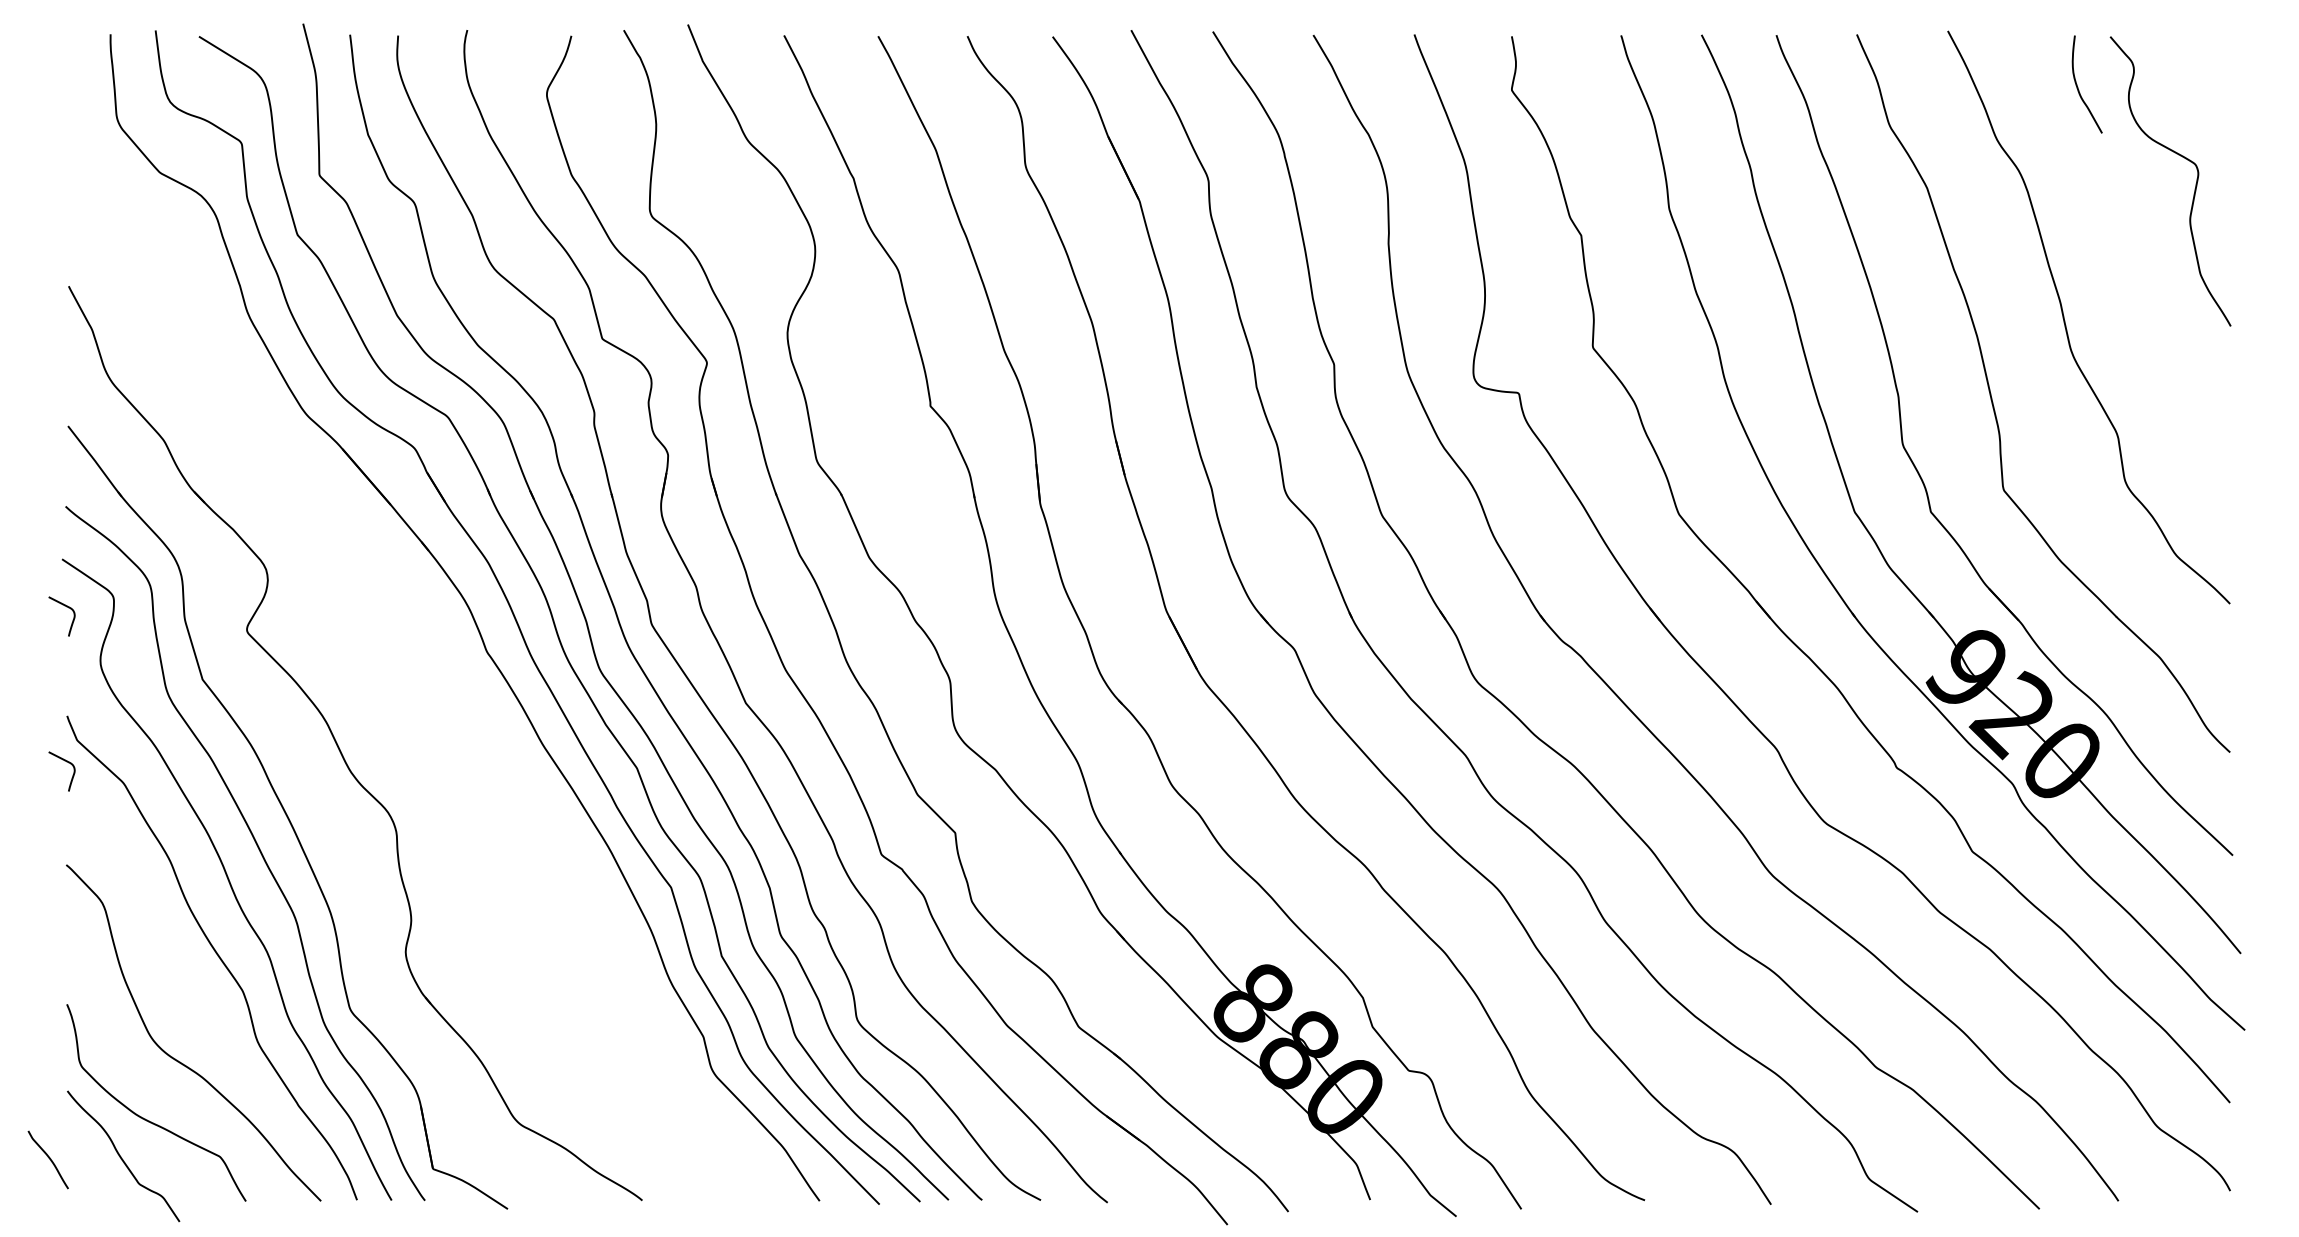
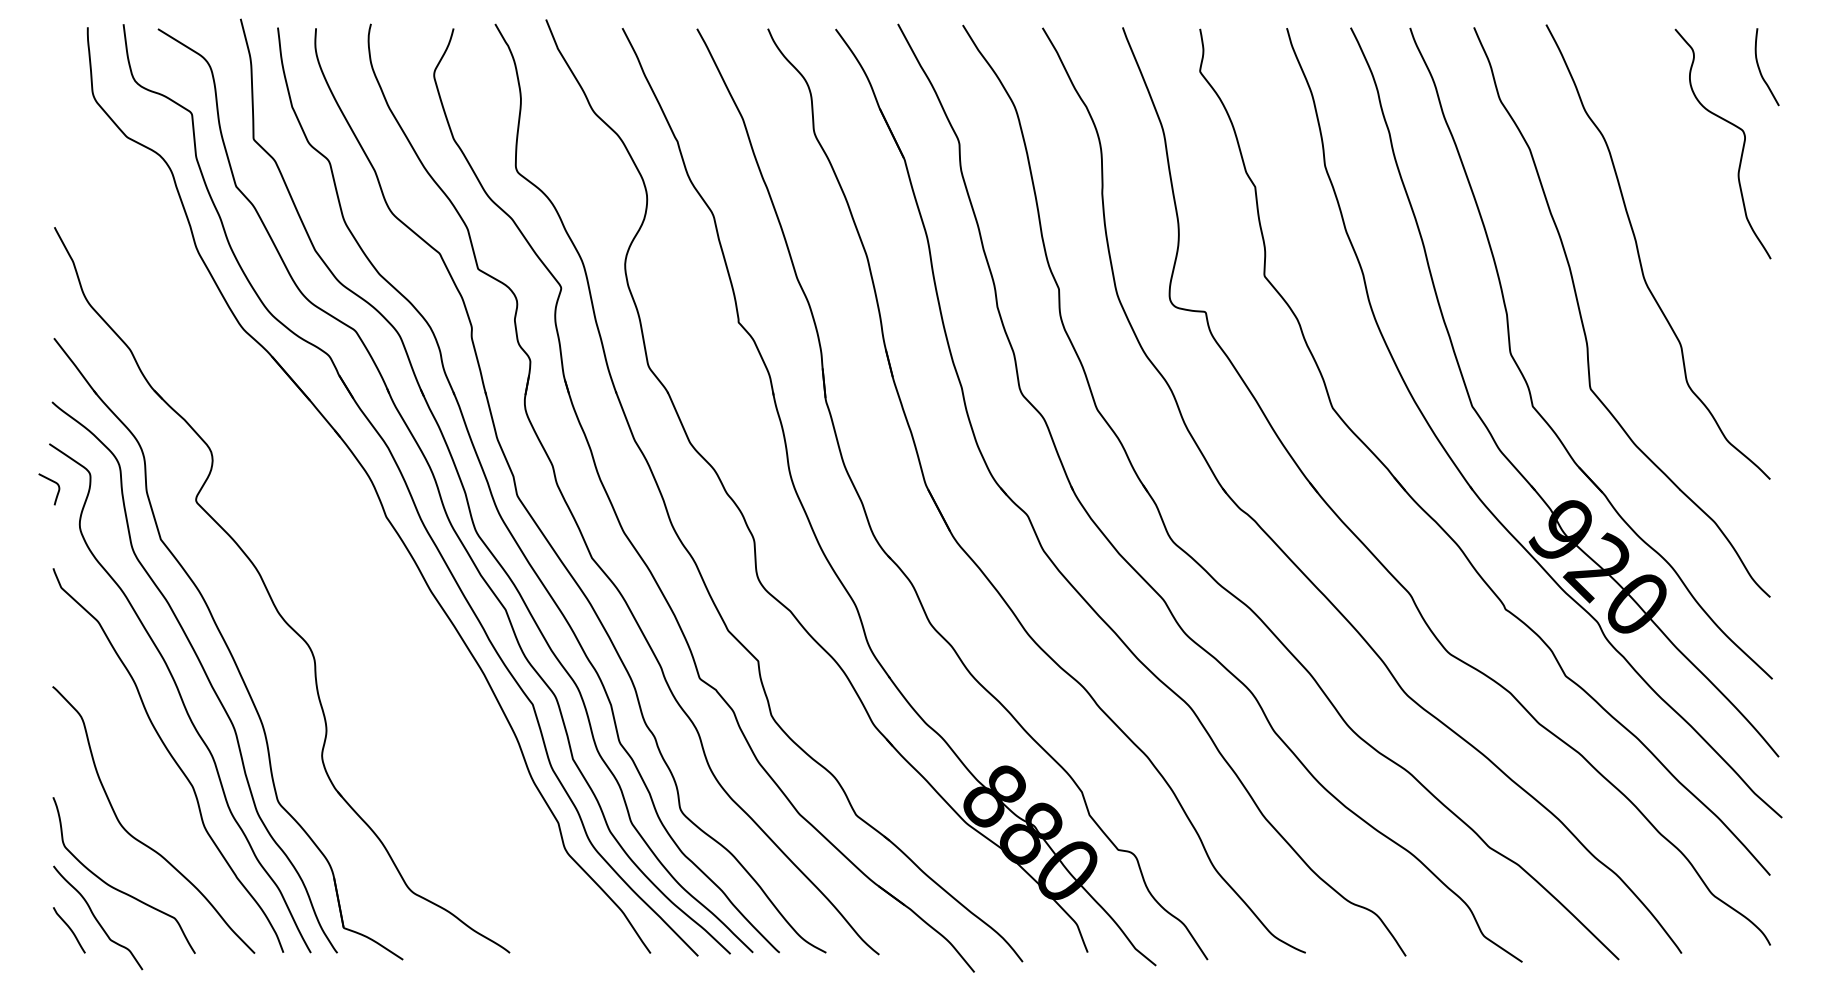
curve: (2078, 87) -> (1760, 69), moved
curve: (66, 762) -> (52, 605), removed
curve: (48, 1158) -> (69, 929), moved

